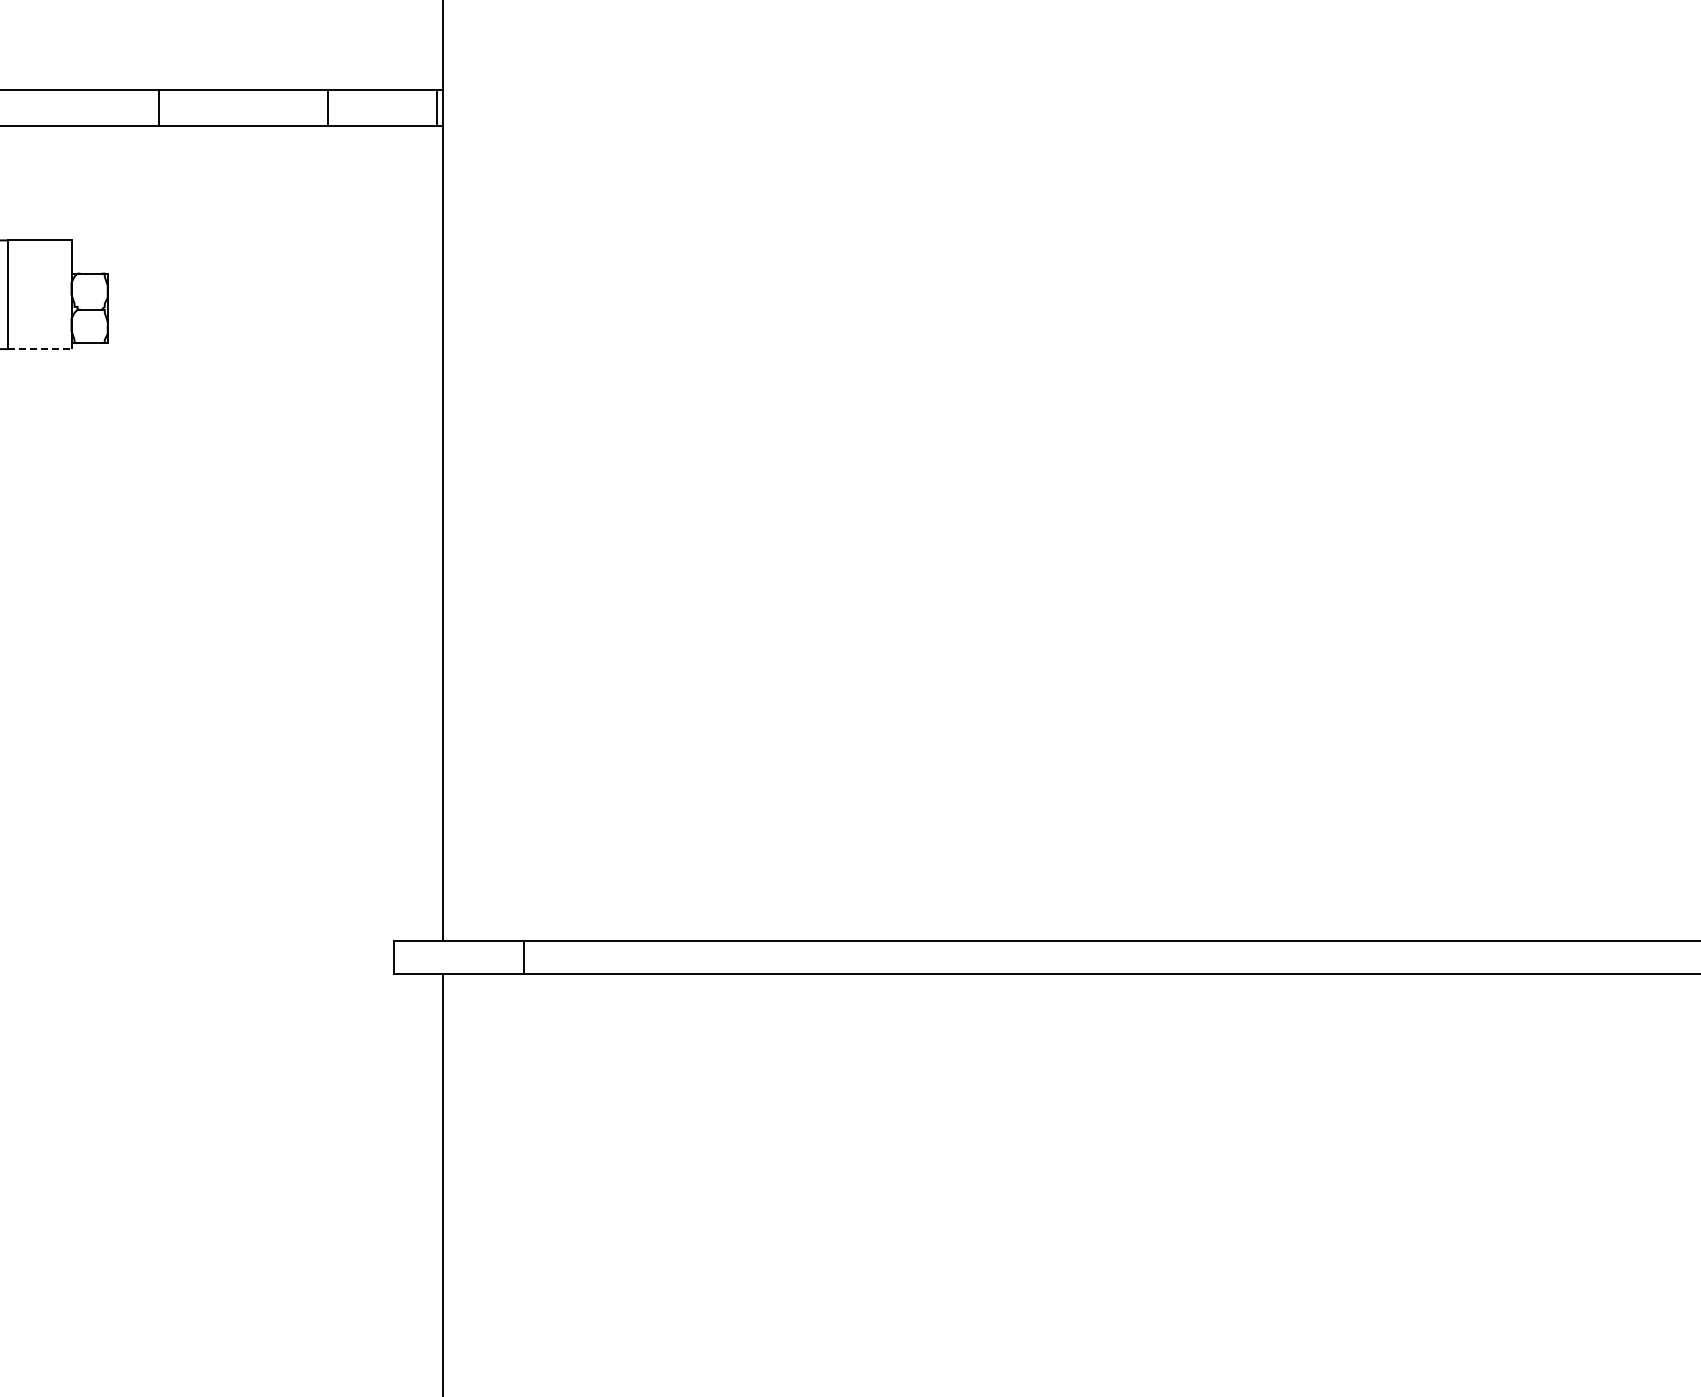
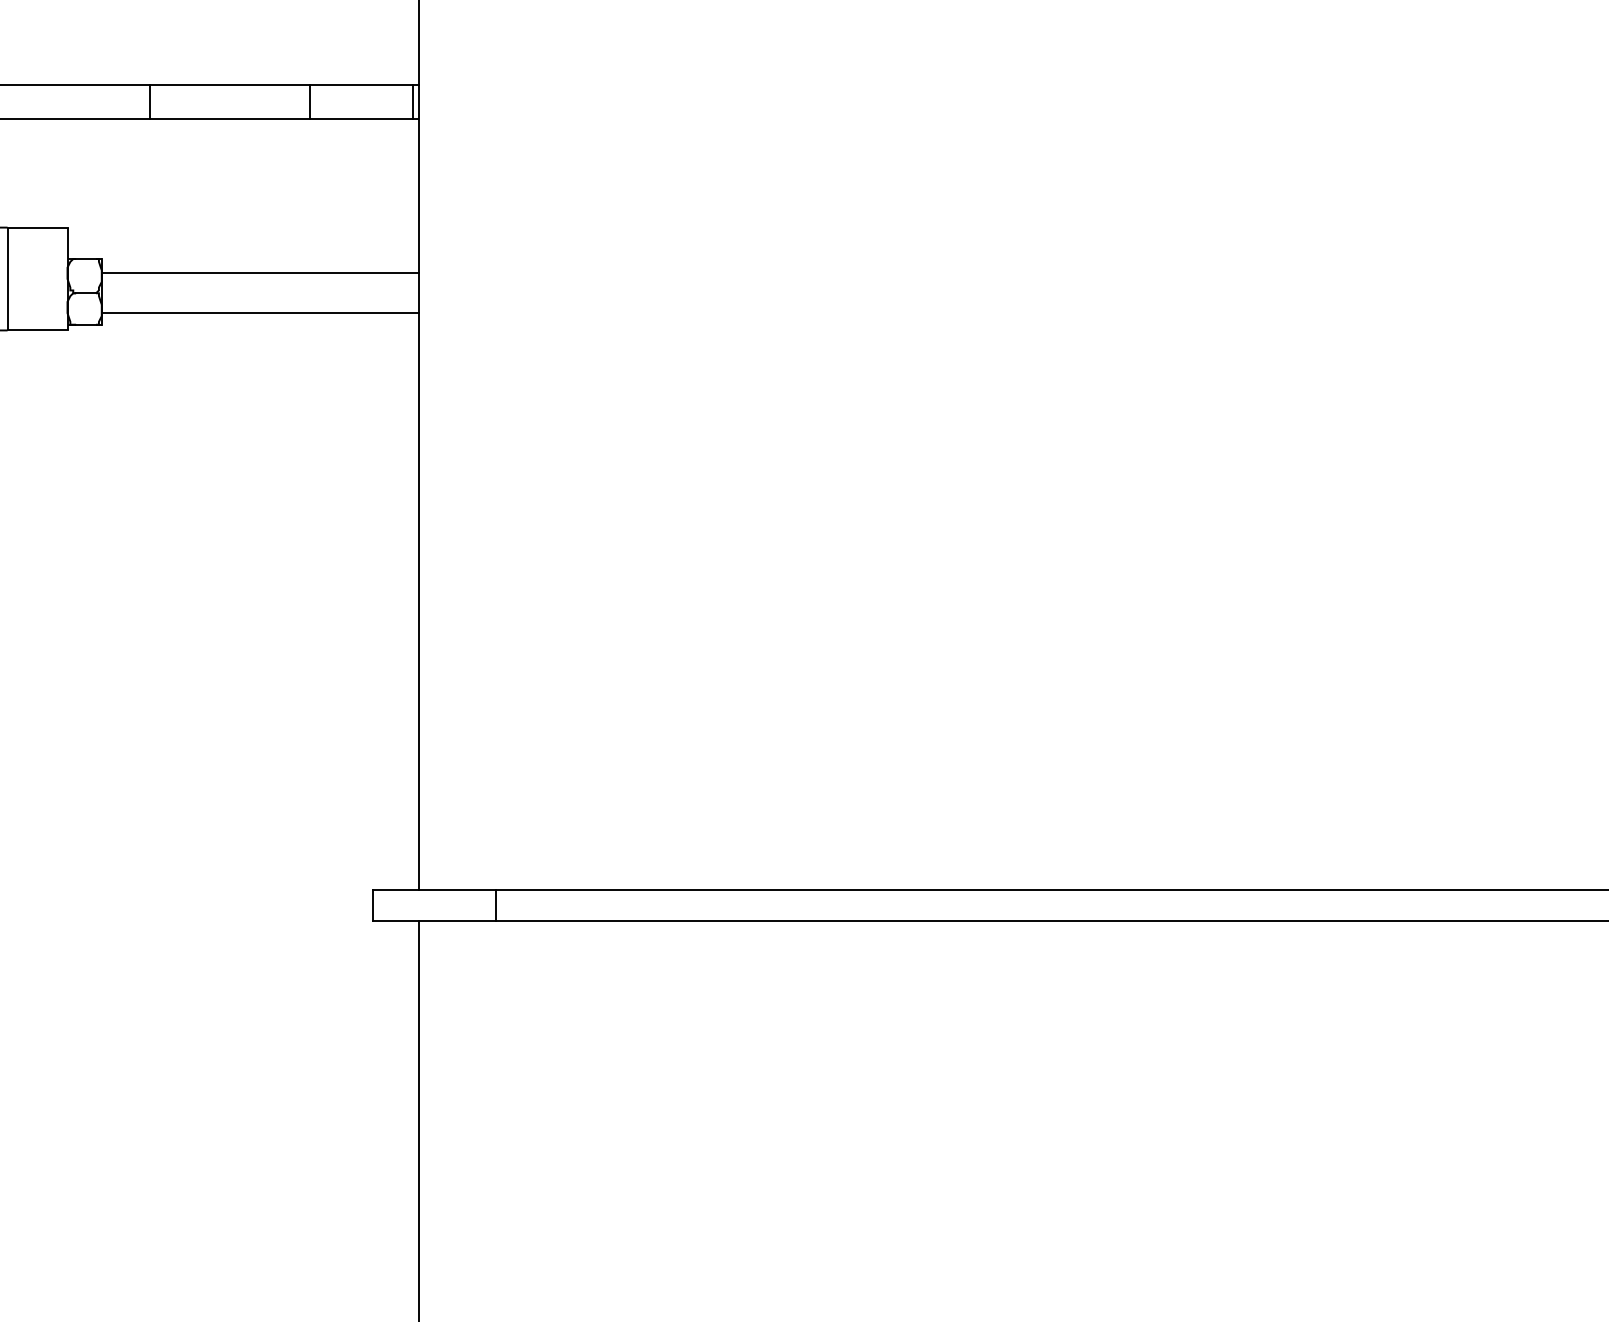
line: (274, 288) -> (259, 273), added
line: (274, 330) -> (259, 312), added
line: (39, 349) -> (37, 330), dashed -> solid

